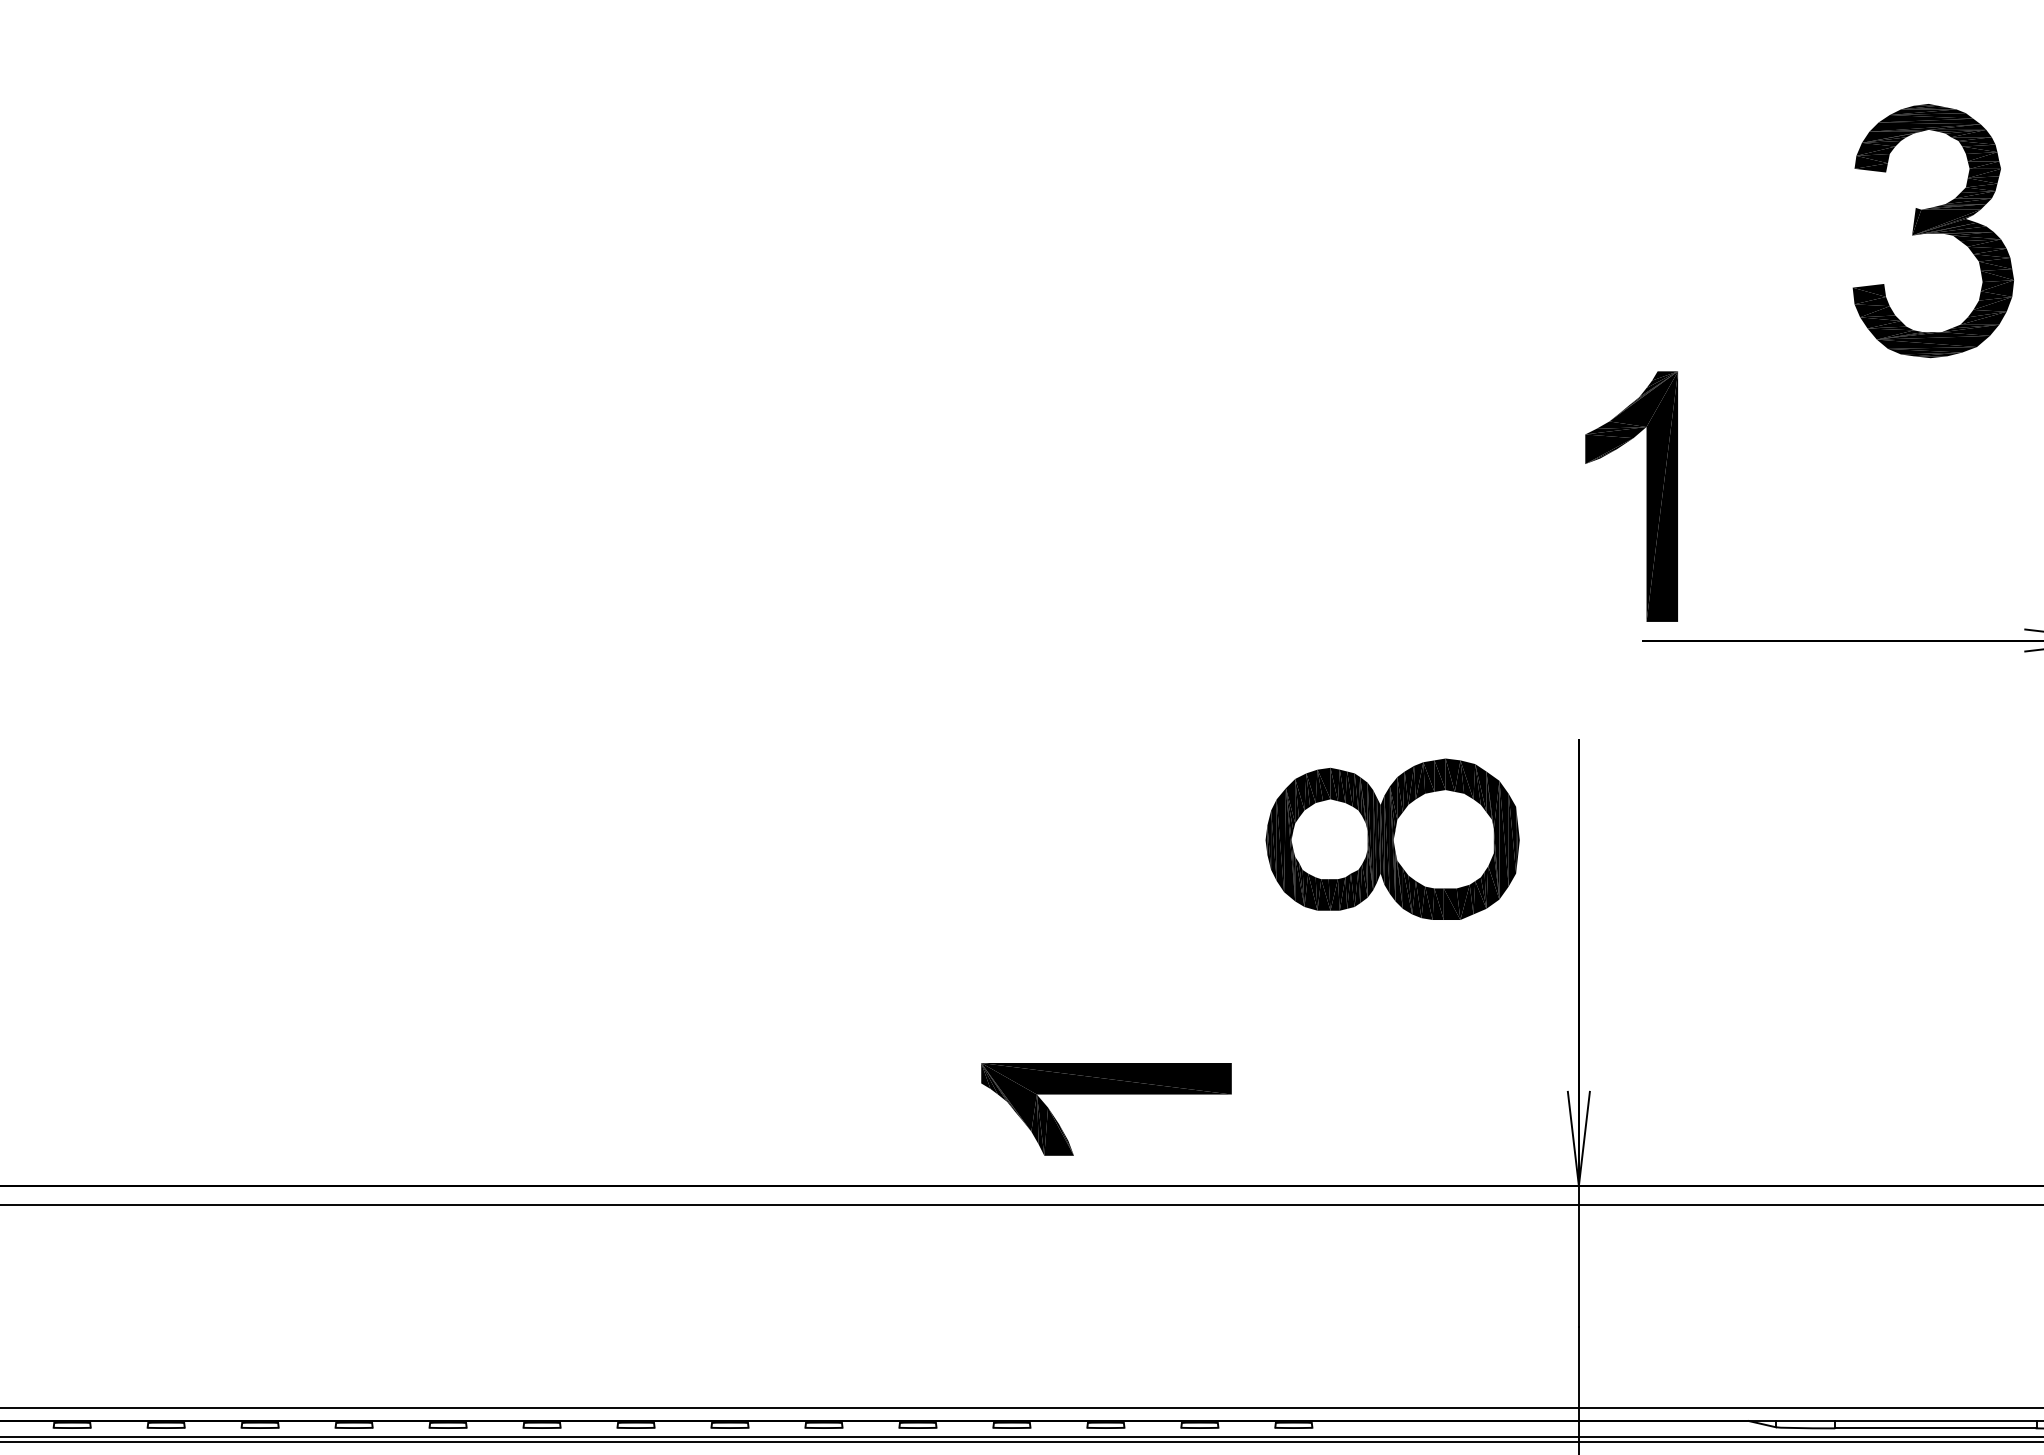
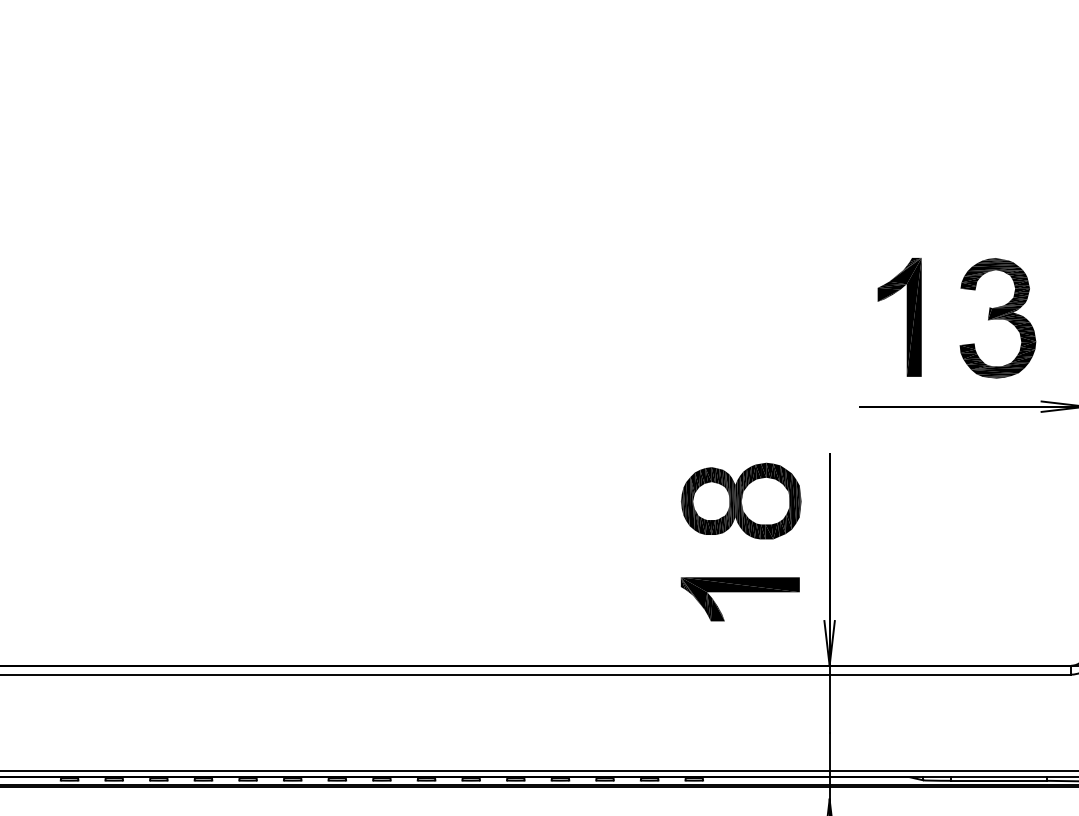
part: (1932, 231) -> (997, 318), moved
part: (1645, 496) -> (906, 317), moved
part: (1104, 1094) -> (739, 592), moved

